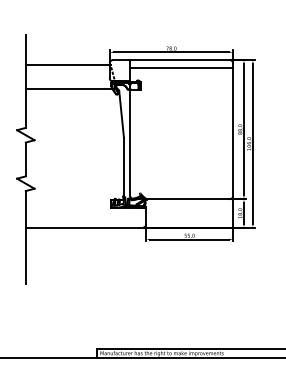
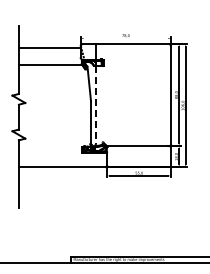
line: (170, 52) -> (125, 38), removed
line: (181, 67) -> (133, 49), removed
line: (130, 143) -> (95, 105), solid -> dashed

